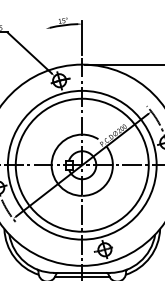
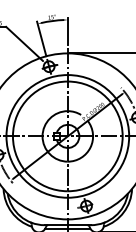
line: (50, 46) -> (41, 38), added

